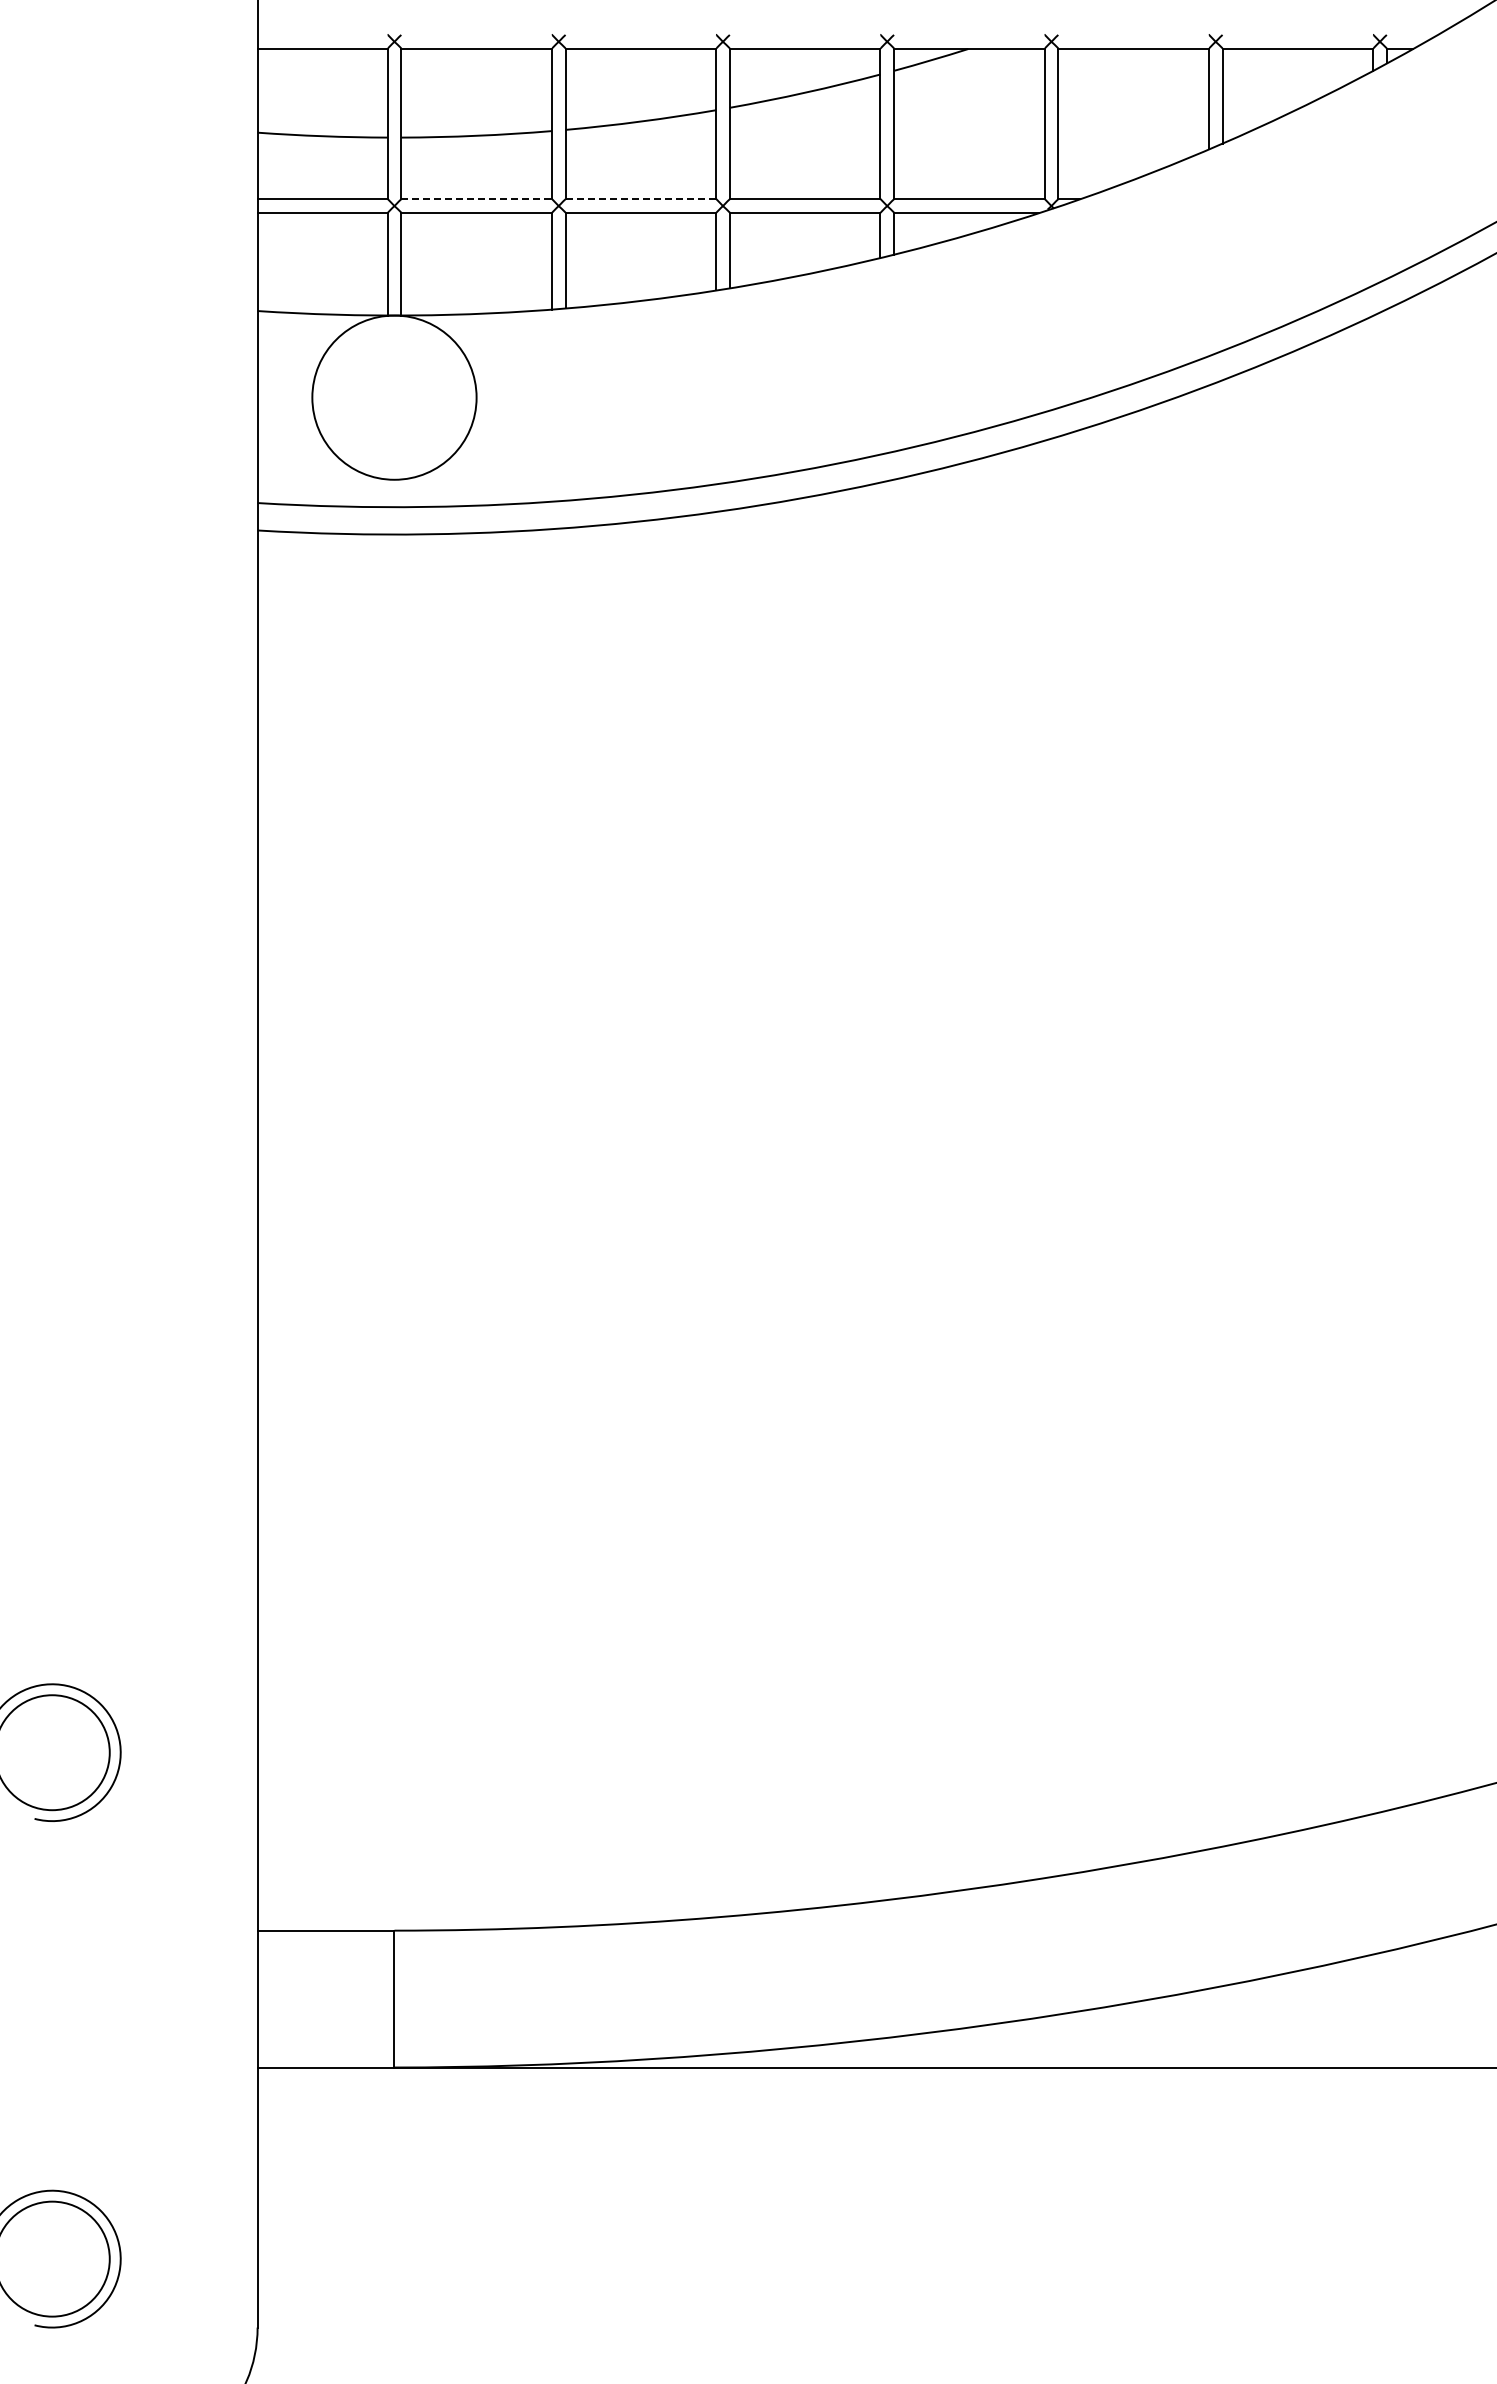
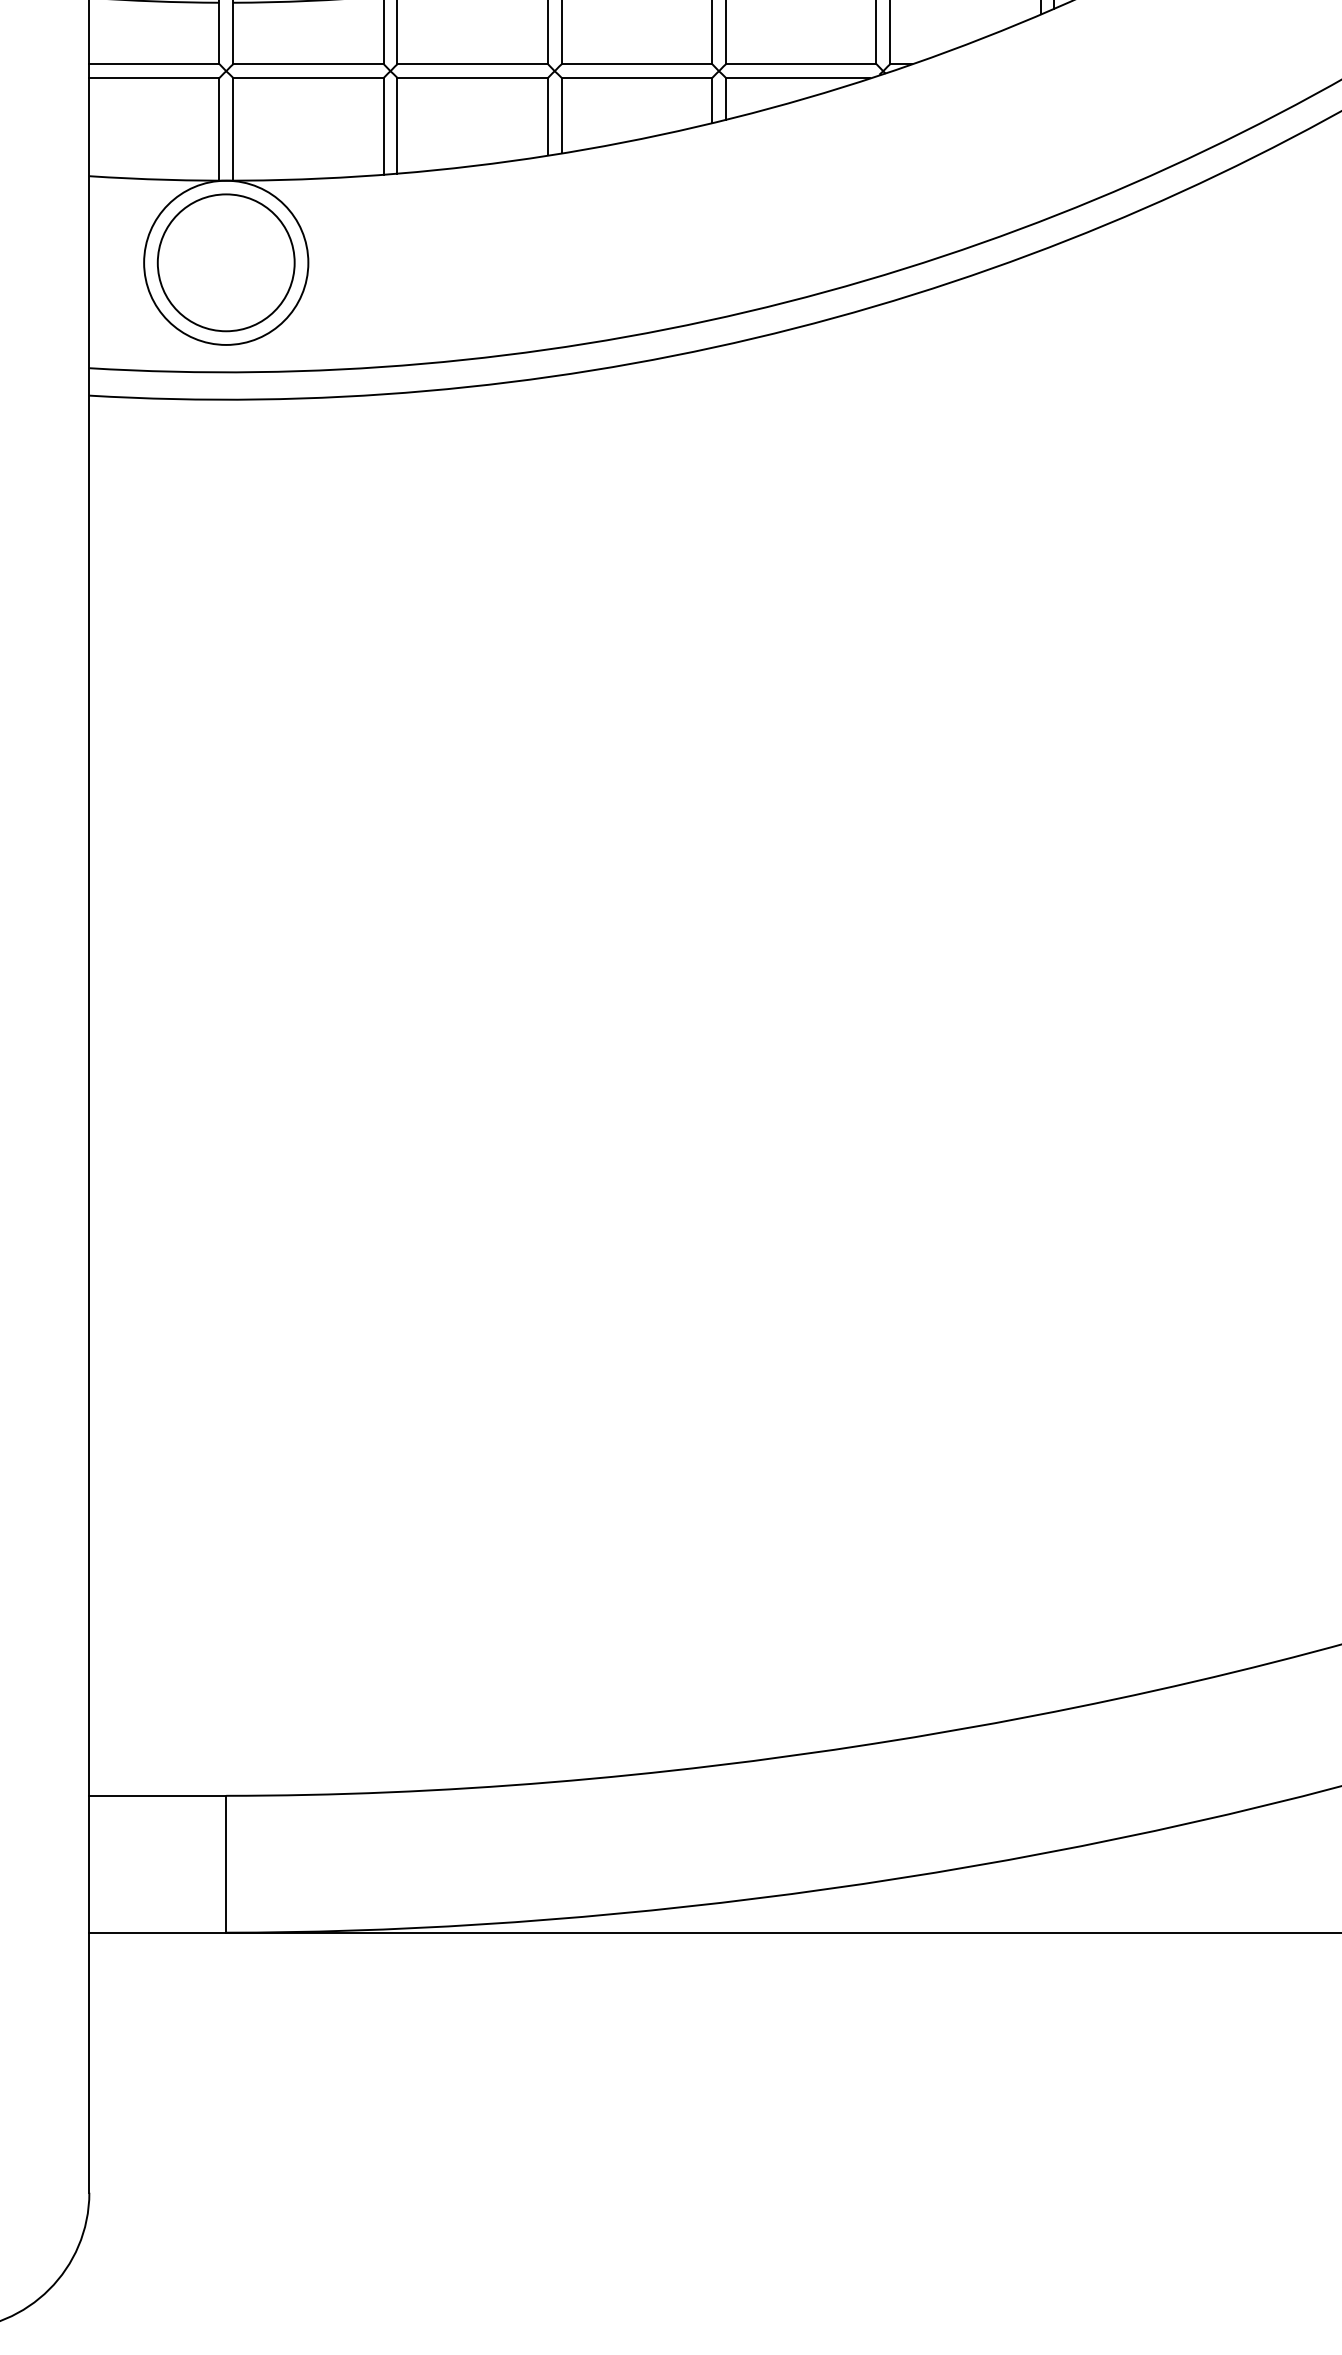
line: (477, 199) -> (309, 64), dashed -> solid
line: (641, 199) -> (473, 64), dashed -> solid
circle: (394, 397) -> (226, 262), added

